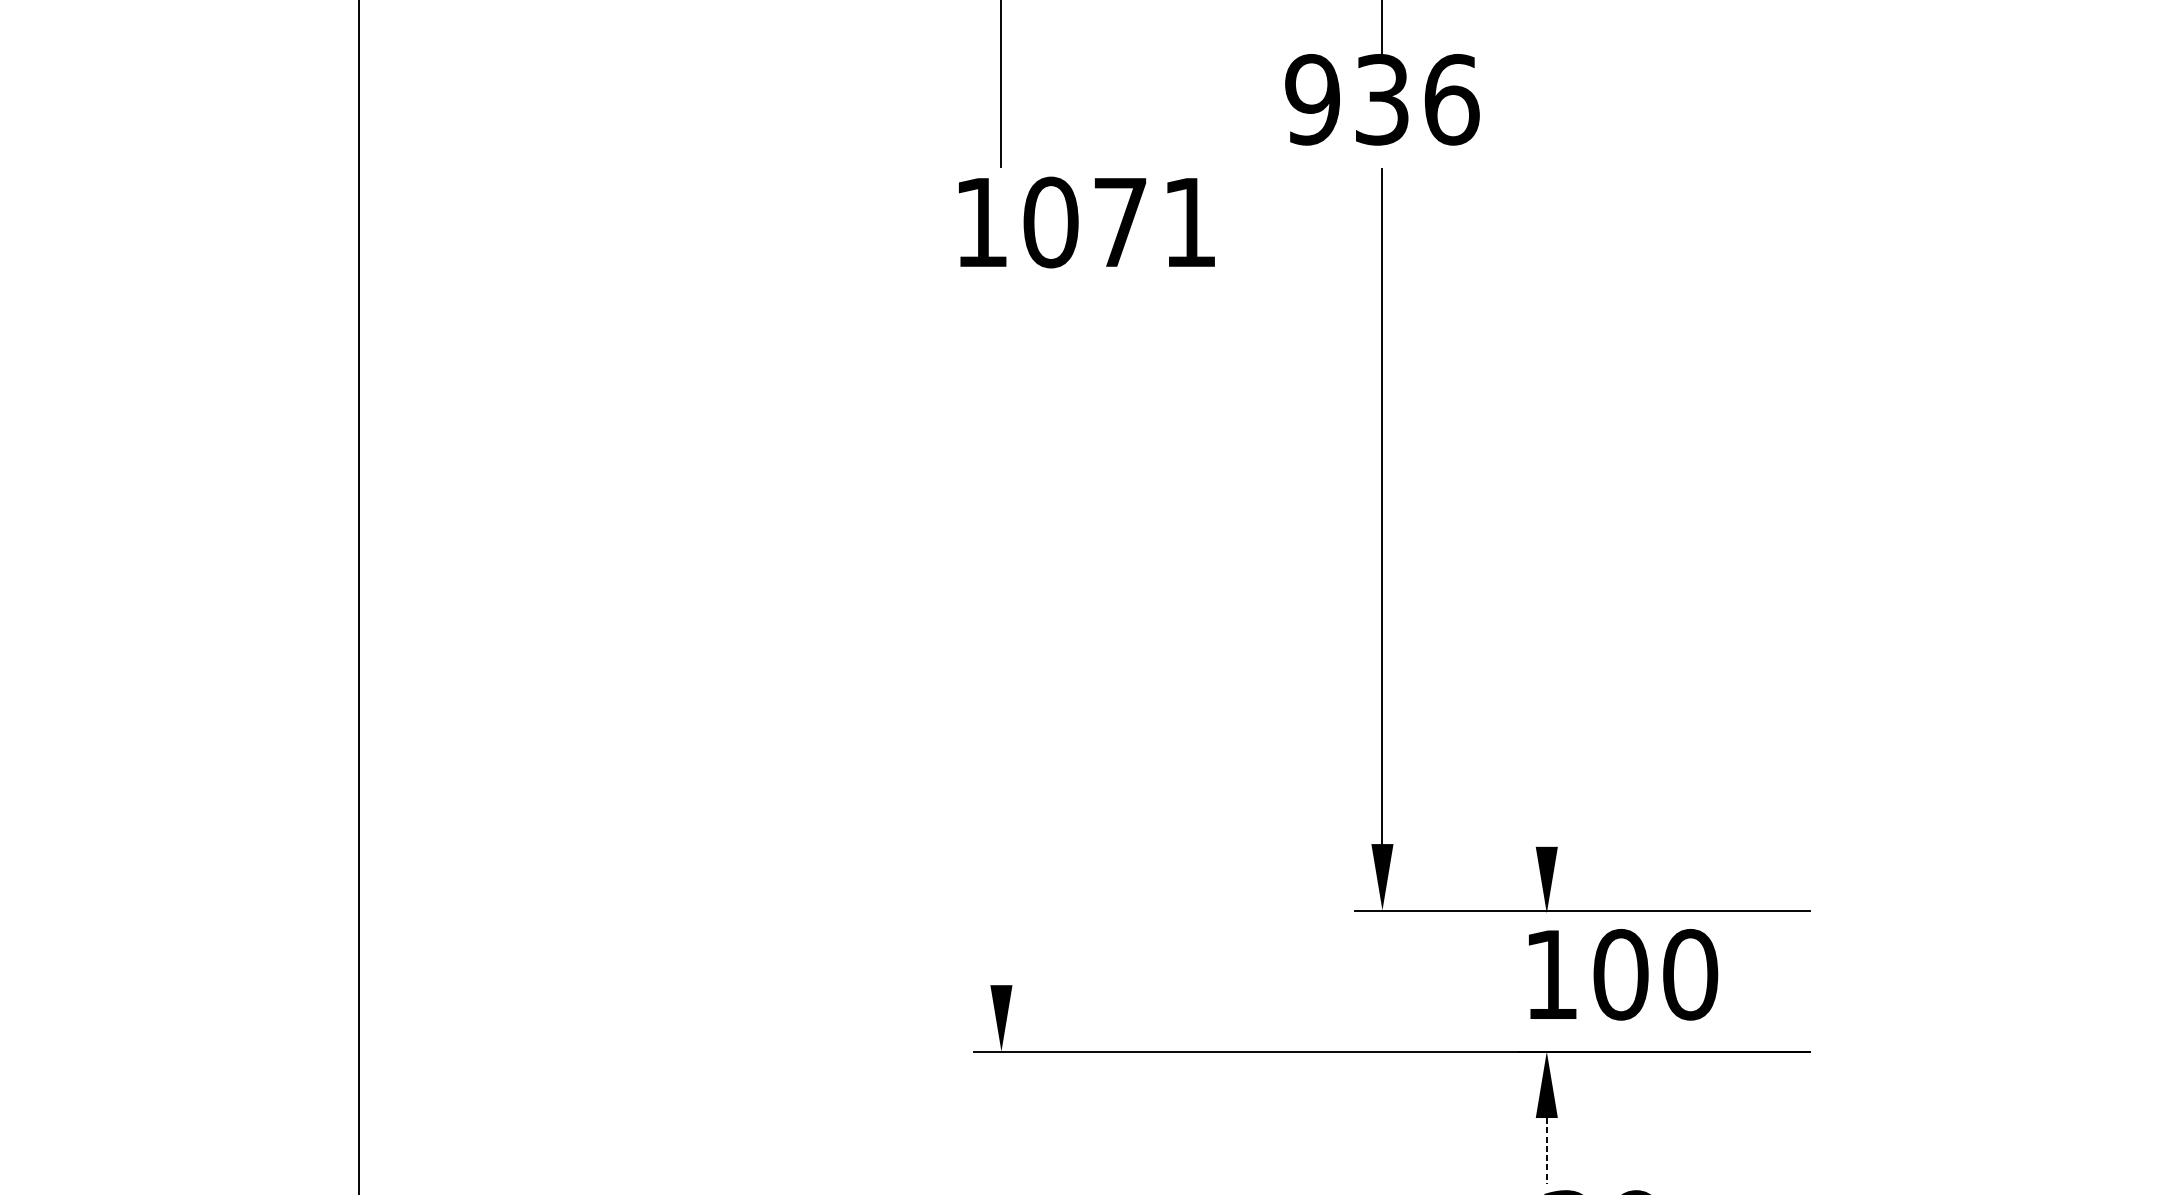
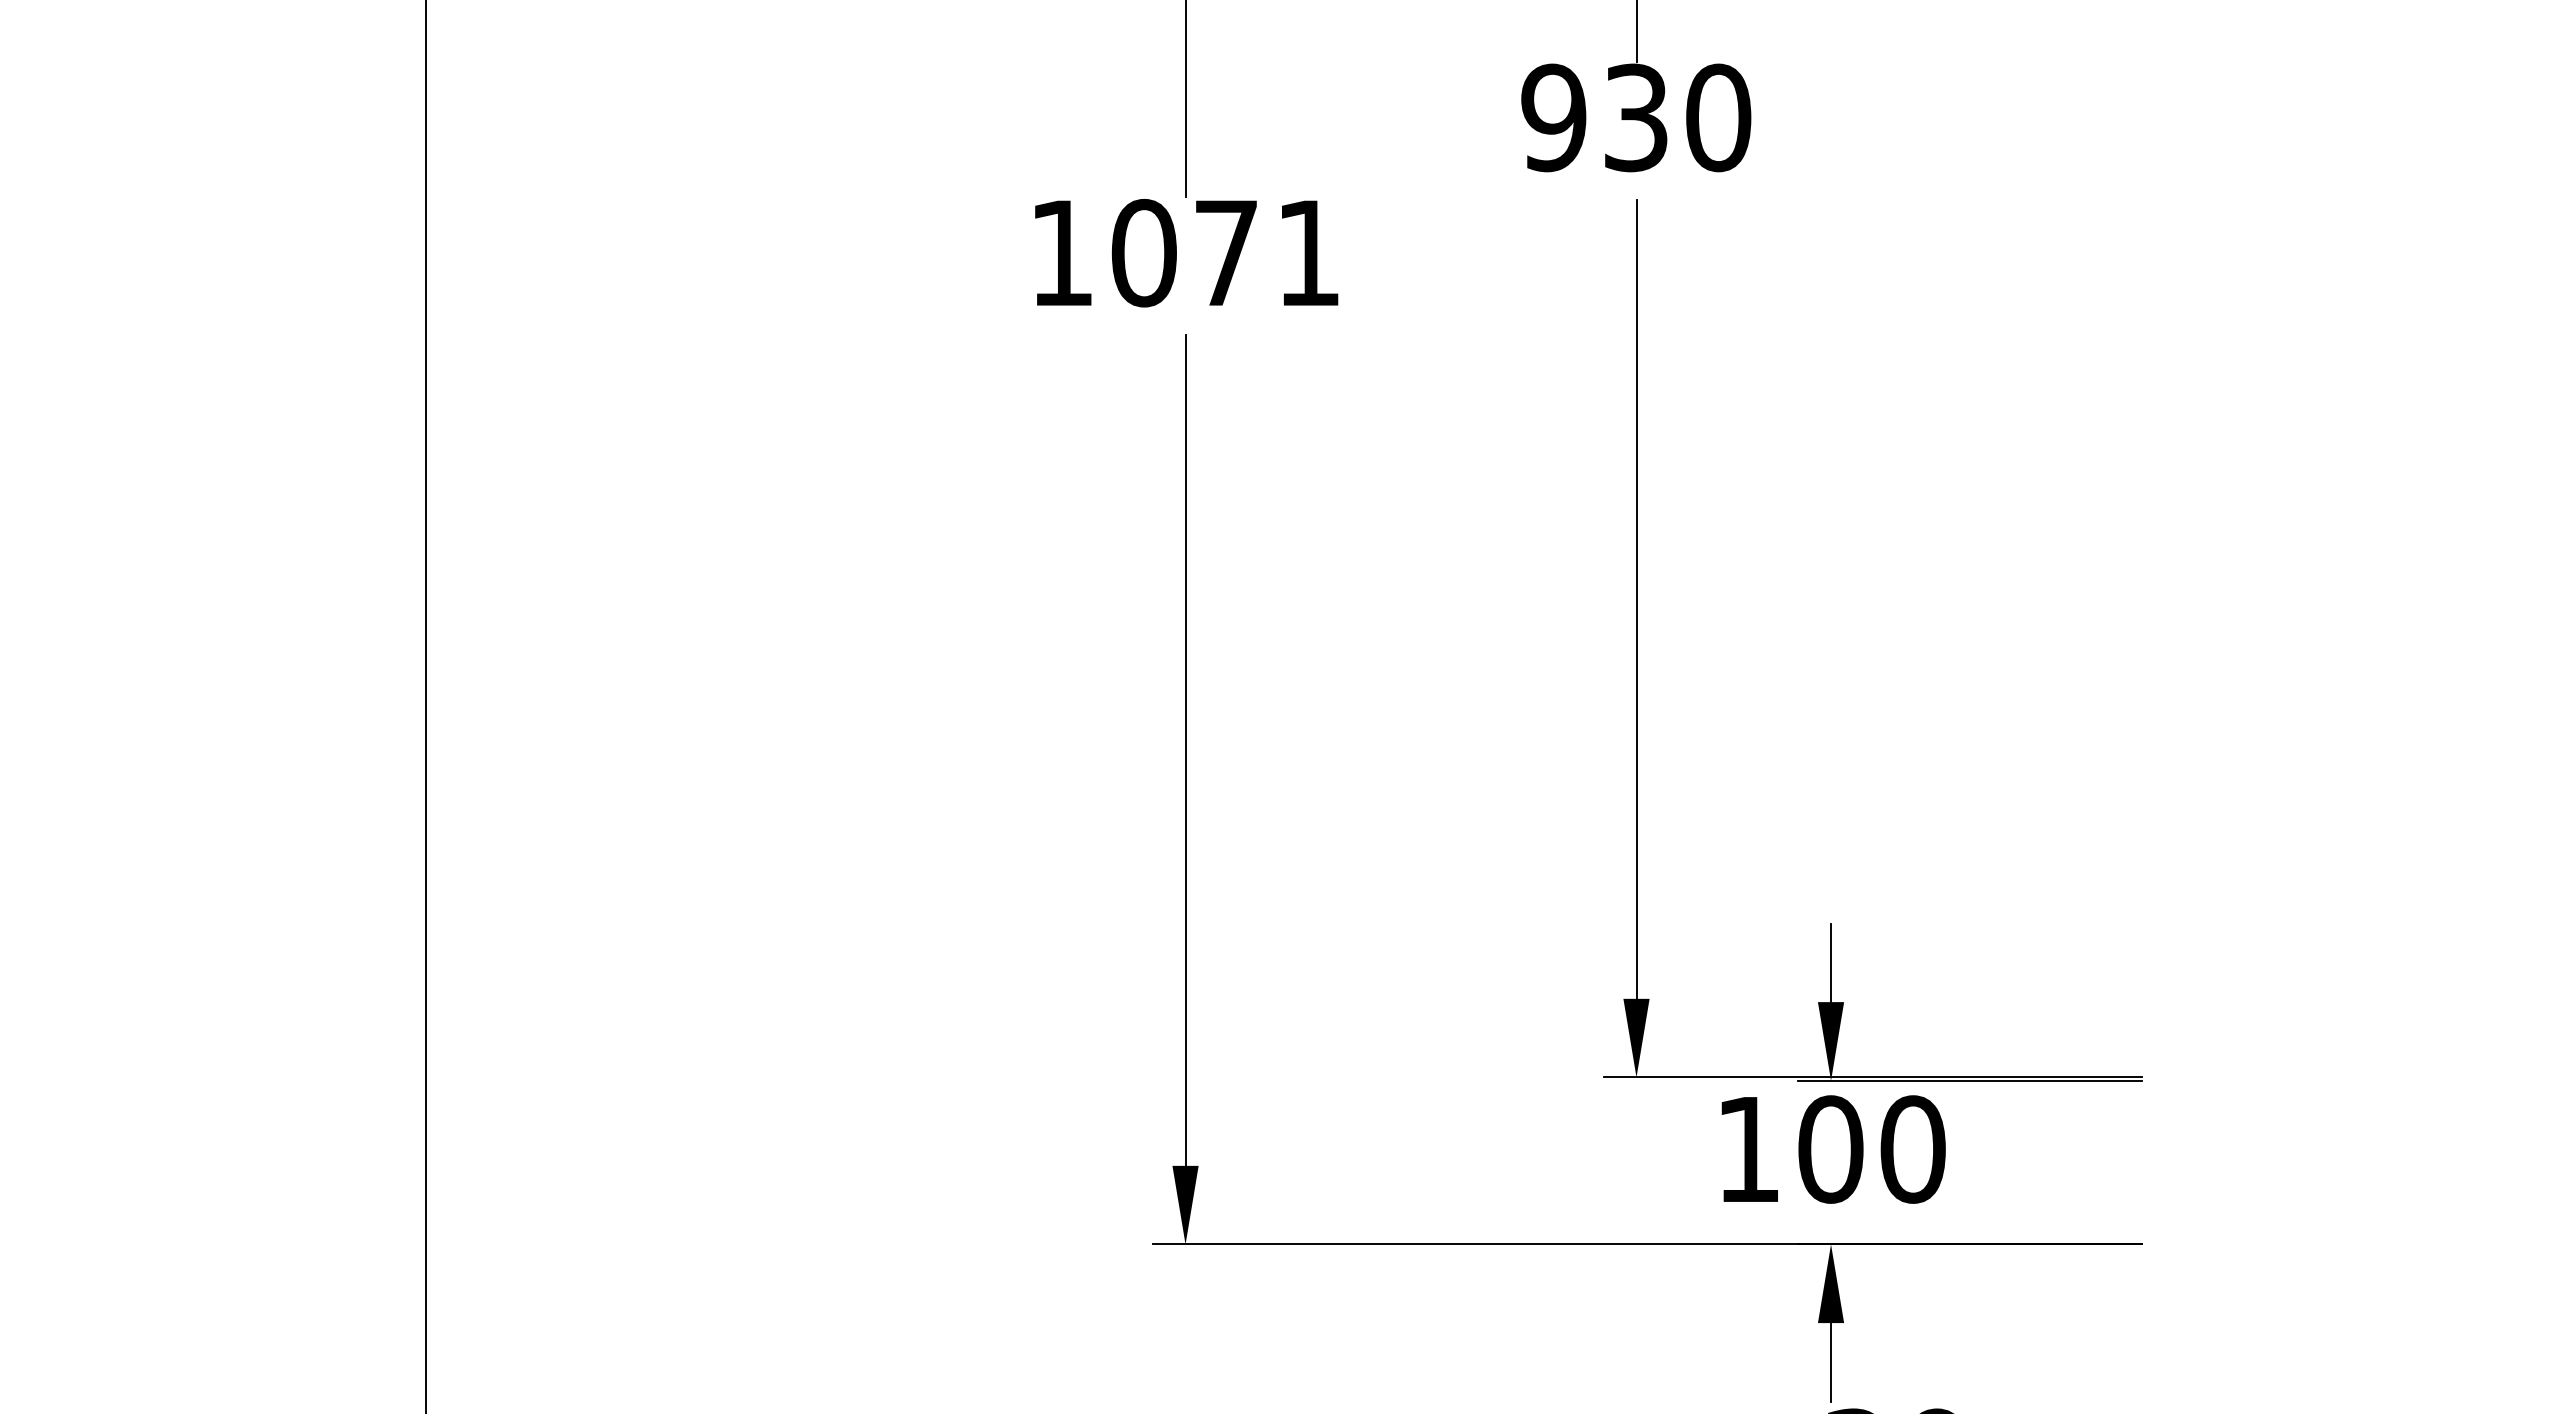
text: (1451, 99) -> (1718, 117), 936 -> 930
text: (1086, 222) -> (1186, 253), moved
line: (1001, 634) -> (1185, 750), added
line: (1547, 813) -> (1831, 962), added
line: (1664, 913) -> (1970, 1080), added
text: (1623, 974) -> (1833, 1149), moved
line: (1547, 1151) -> (1831, 1362), dashed -> solid

